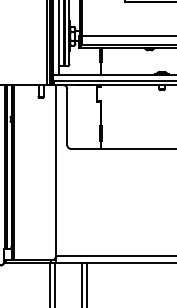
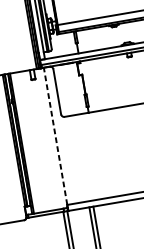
line: (56, 170) -> (55, 136), solid -> dashed

